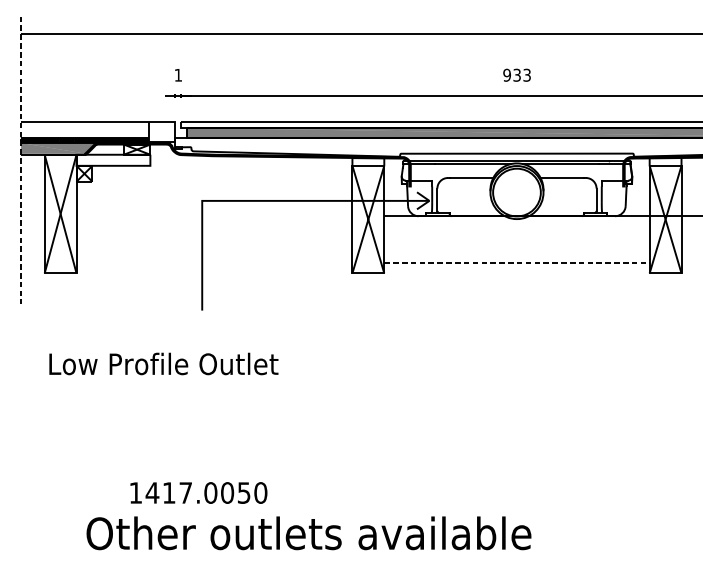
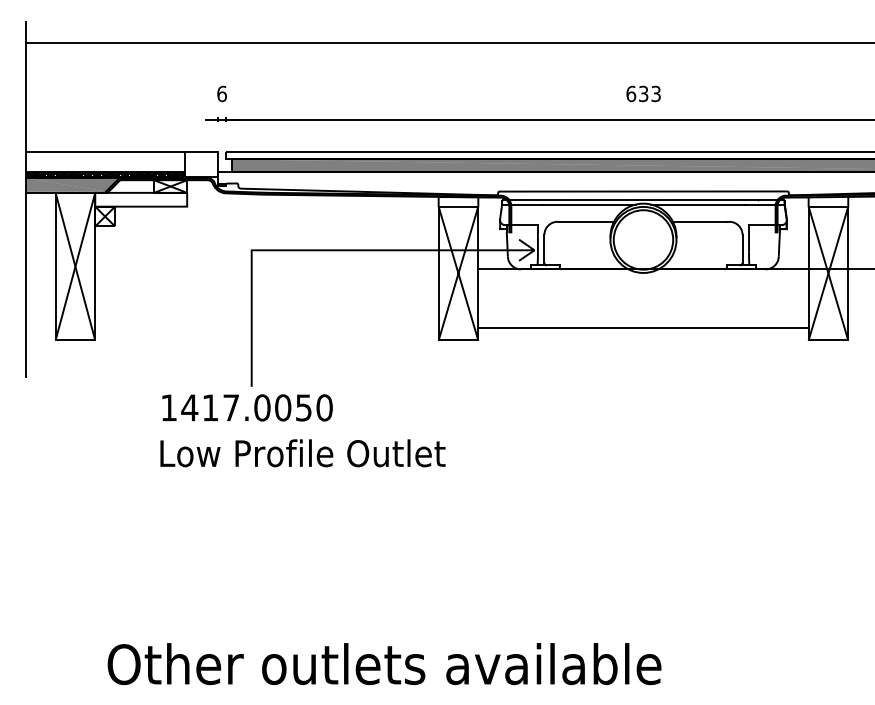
text: (177, 74) -> (221, 93), 1 -> 6
text: (507, 74) -> (631, 93), 933 -> 633
line: (21, 160) -> (26, 199), dashed -> solid
line: (517, 262) -> (643, 327), dashed -> solid
text: (163, 364) -> (302, 453), moved
text: (198, 492) -> (247, 407), moved

